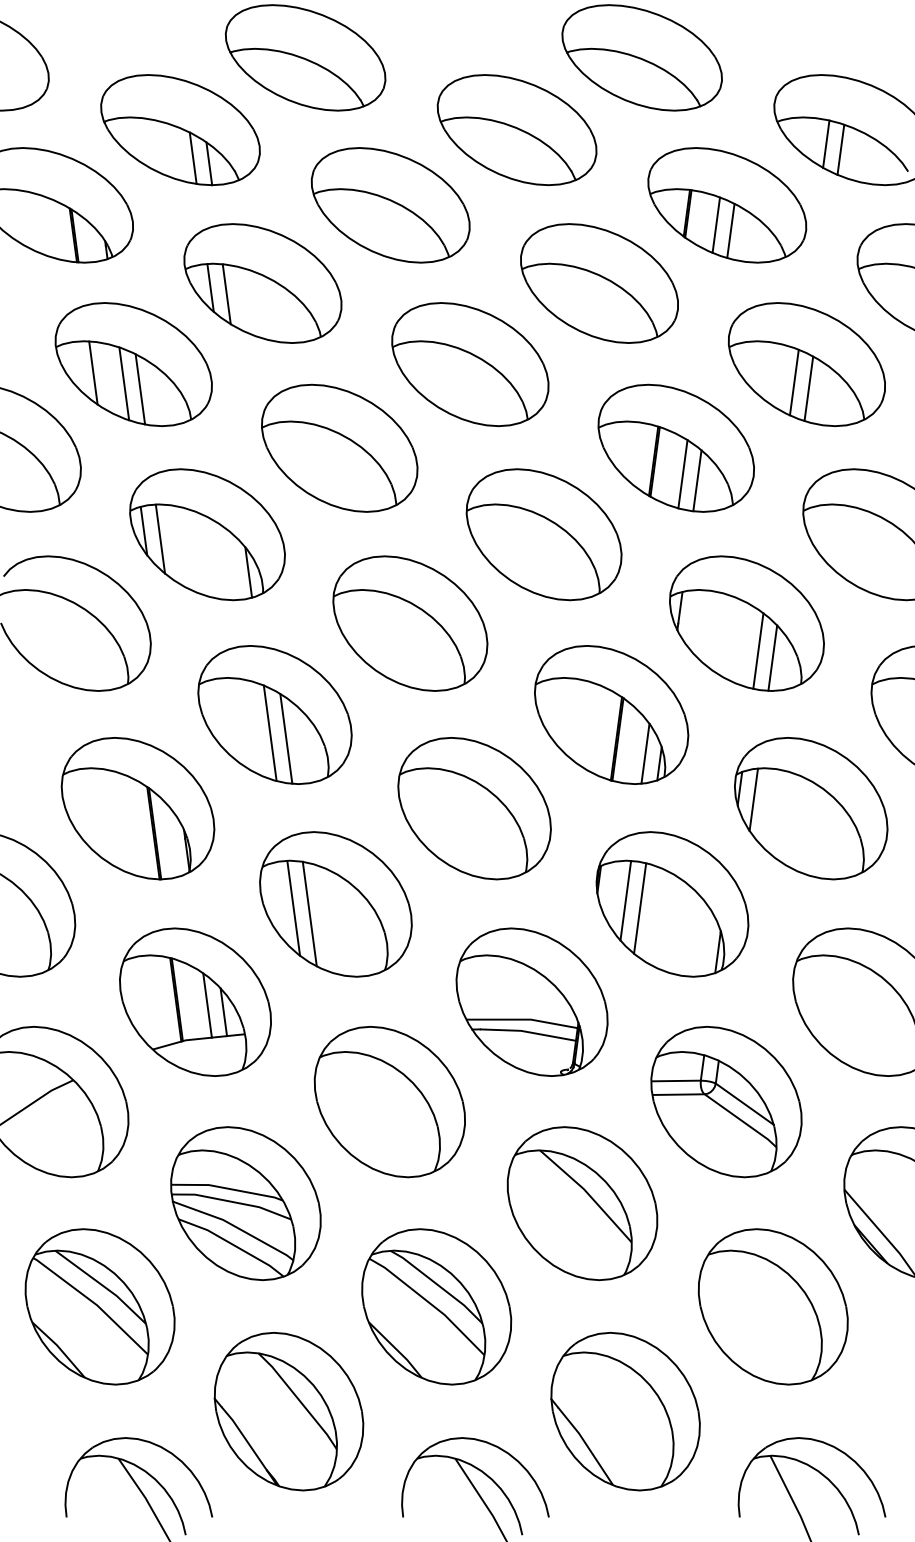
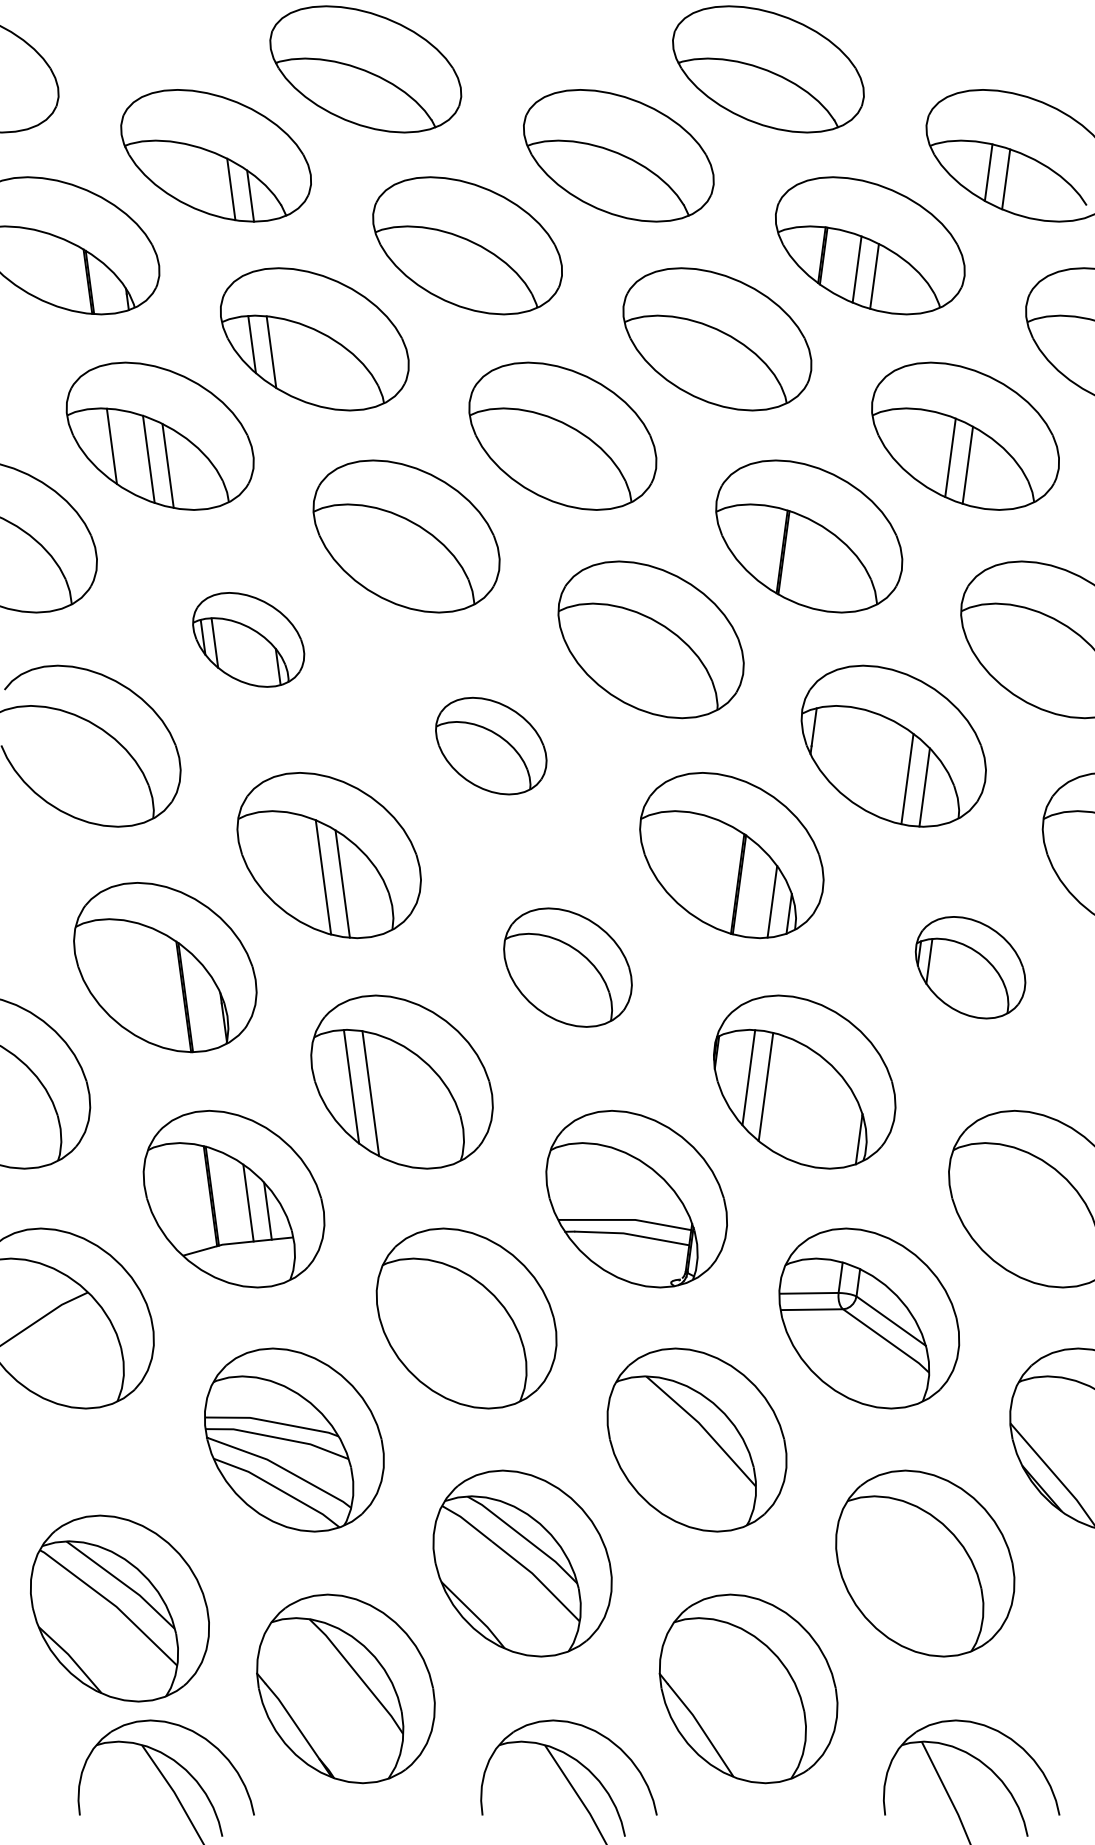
line: (682, 474) -> (816, 567), removed
line: (697, 480) -> (834, 574), removed
part: (207, 534) -> (248, 639), size x0.6
part: (410, 623) -> (491, 745), size x0.6
part: (474, 808) -> (567, 967), size x0.7
part: (811, 808) -> (970, 967), size x0.6
part: (99, 1306) -> (119, 1608), moved

